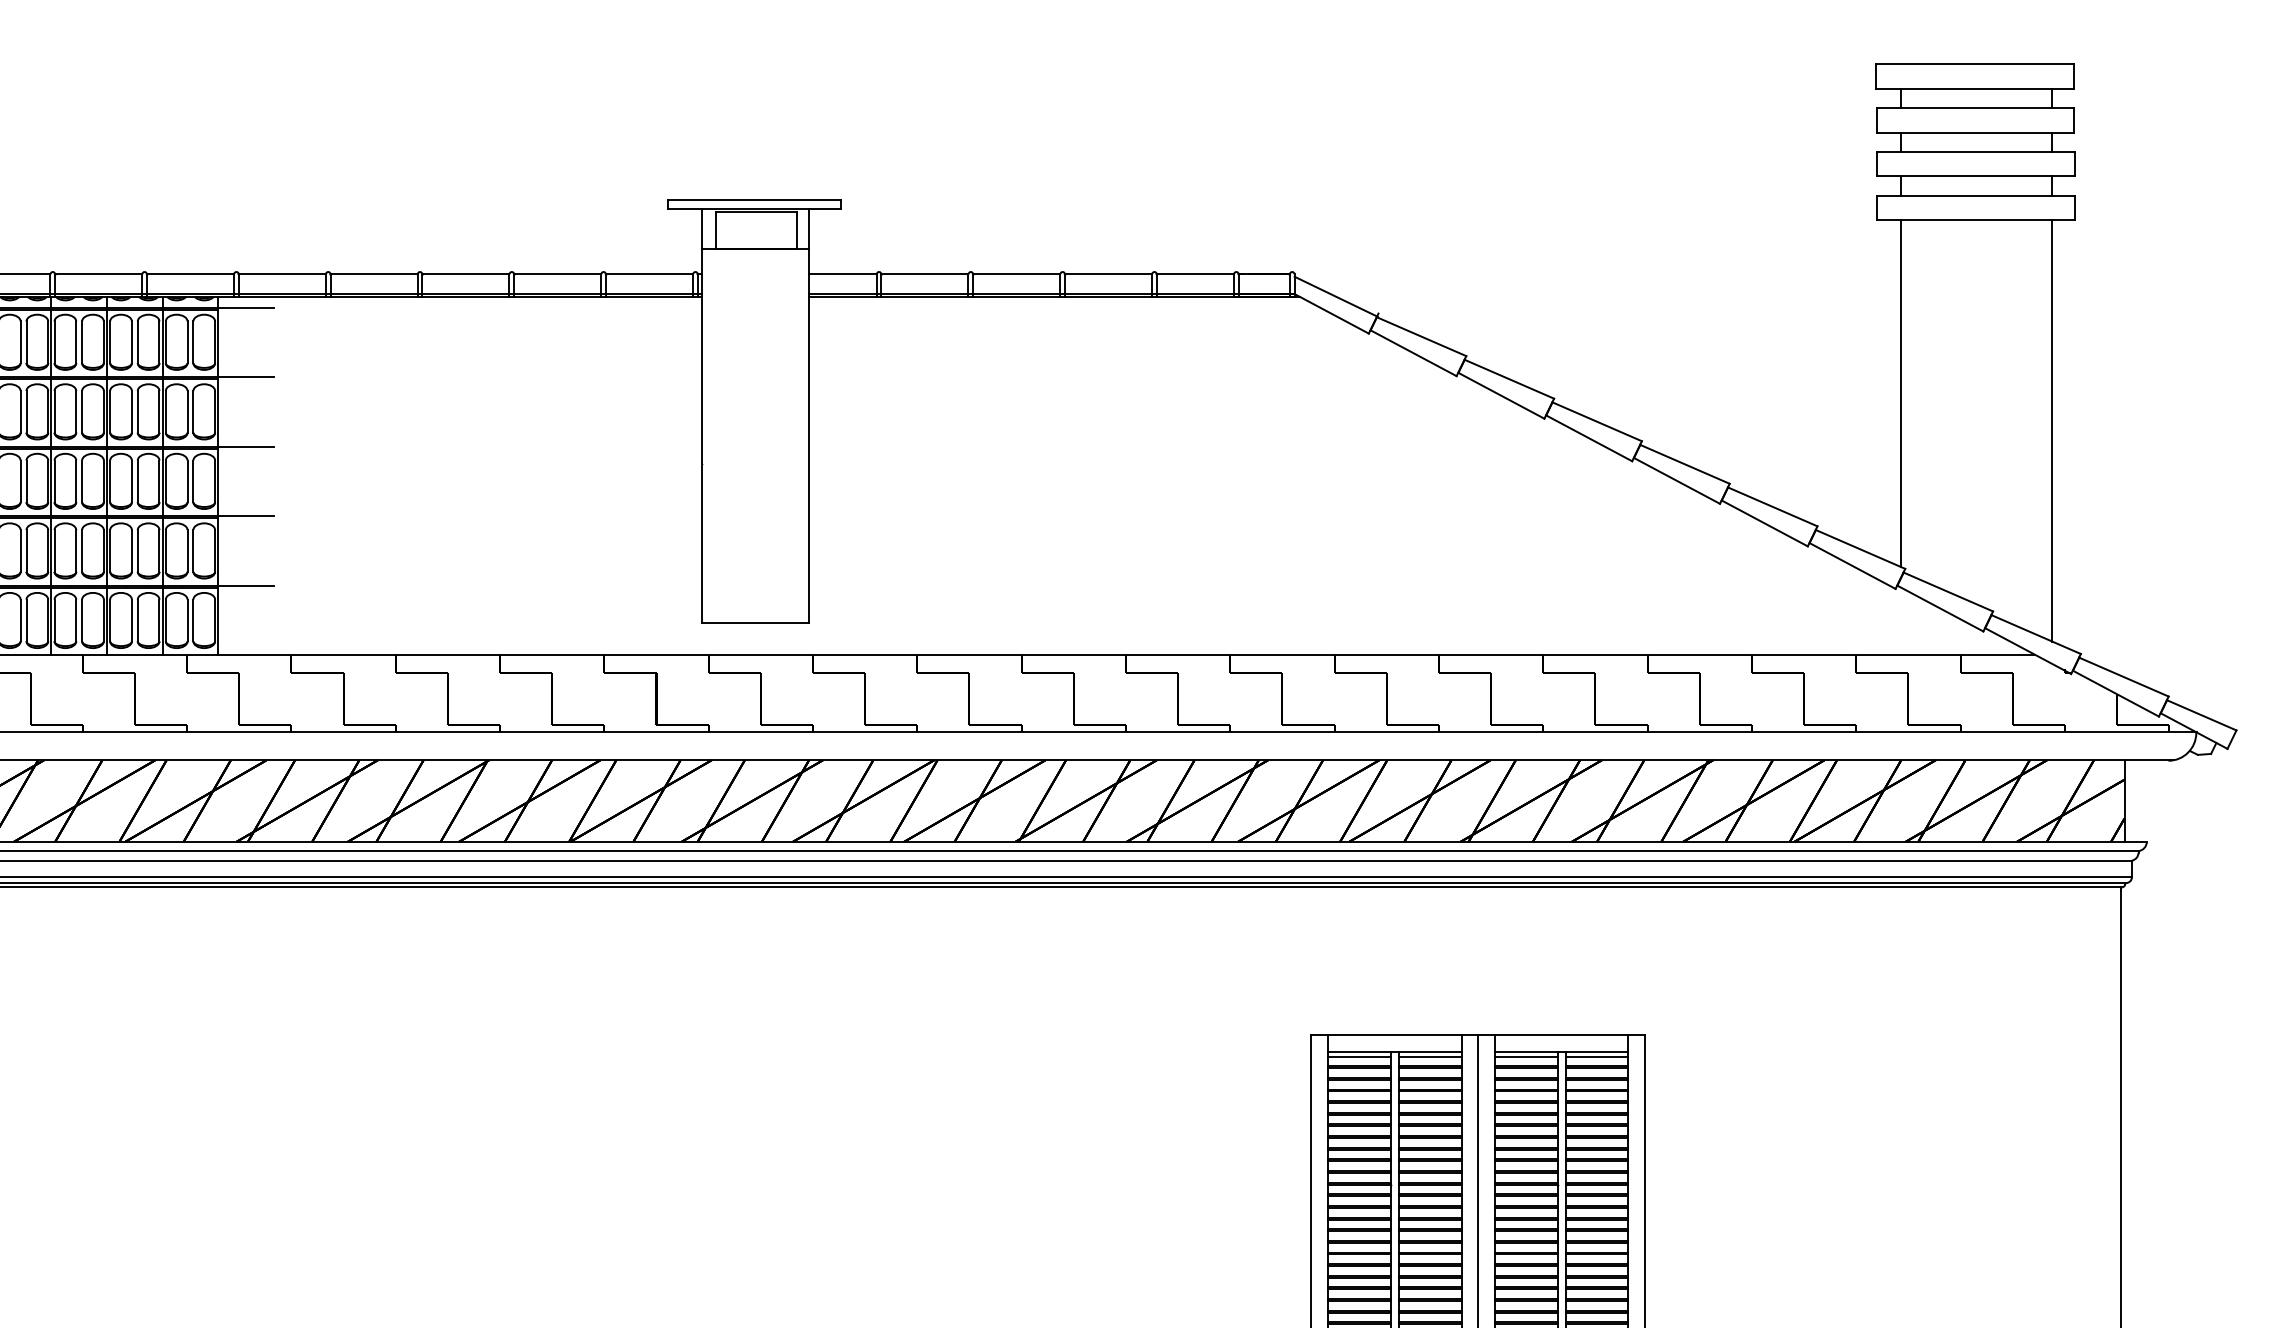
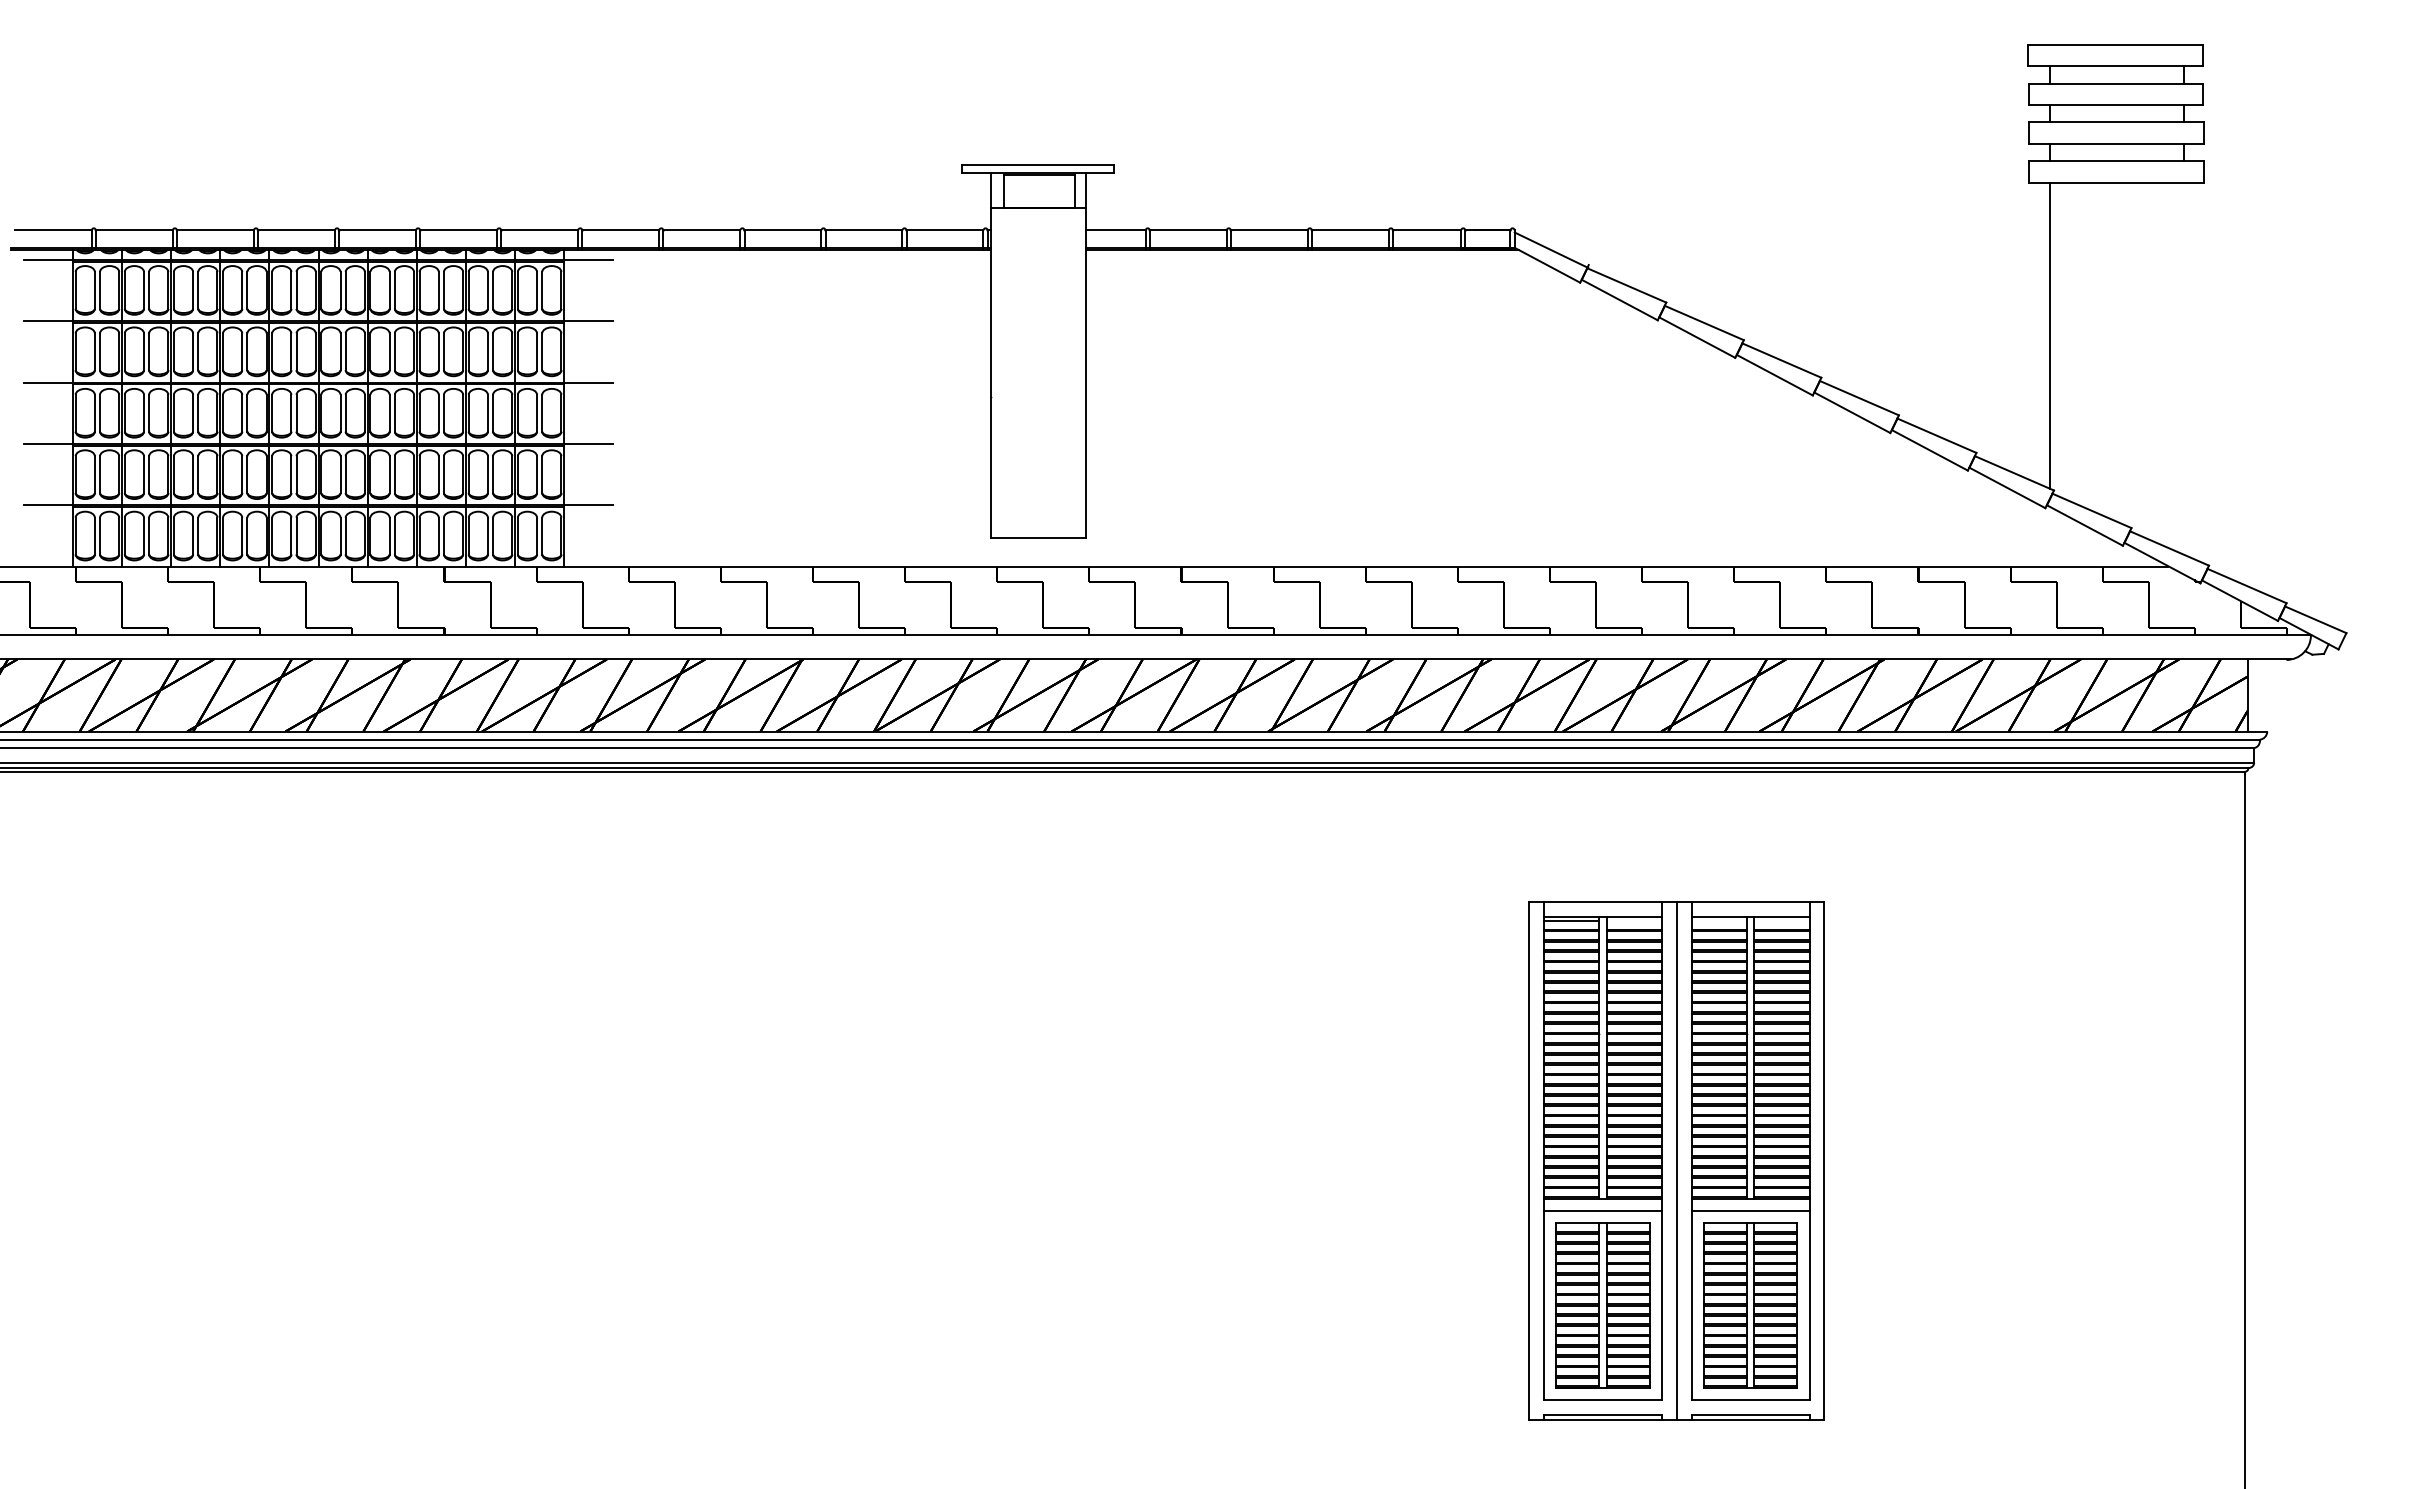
line: (2051, 430) -> (2183, 368), removed
line: (1430, 1056) -> (1634, 921), removed
line: (1525, 1056) -> (1718, 921), removed
line: (1596, 1056) -> (1781, 921), removed

